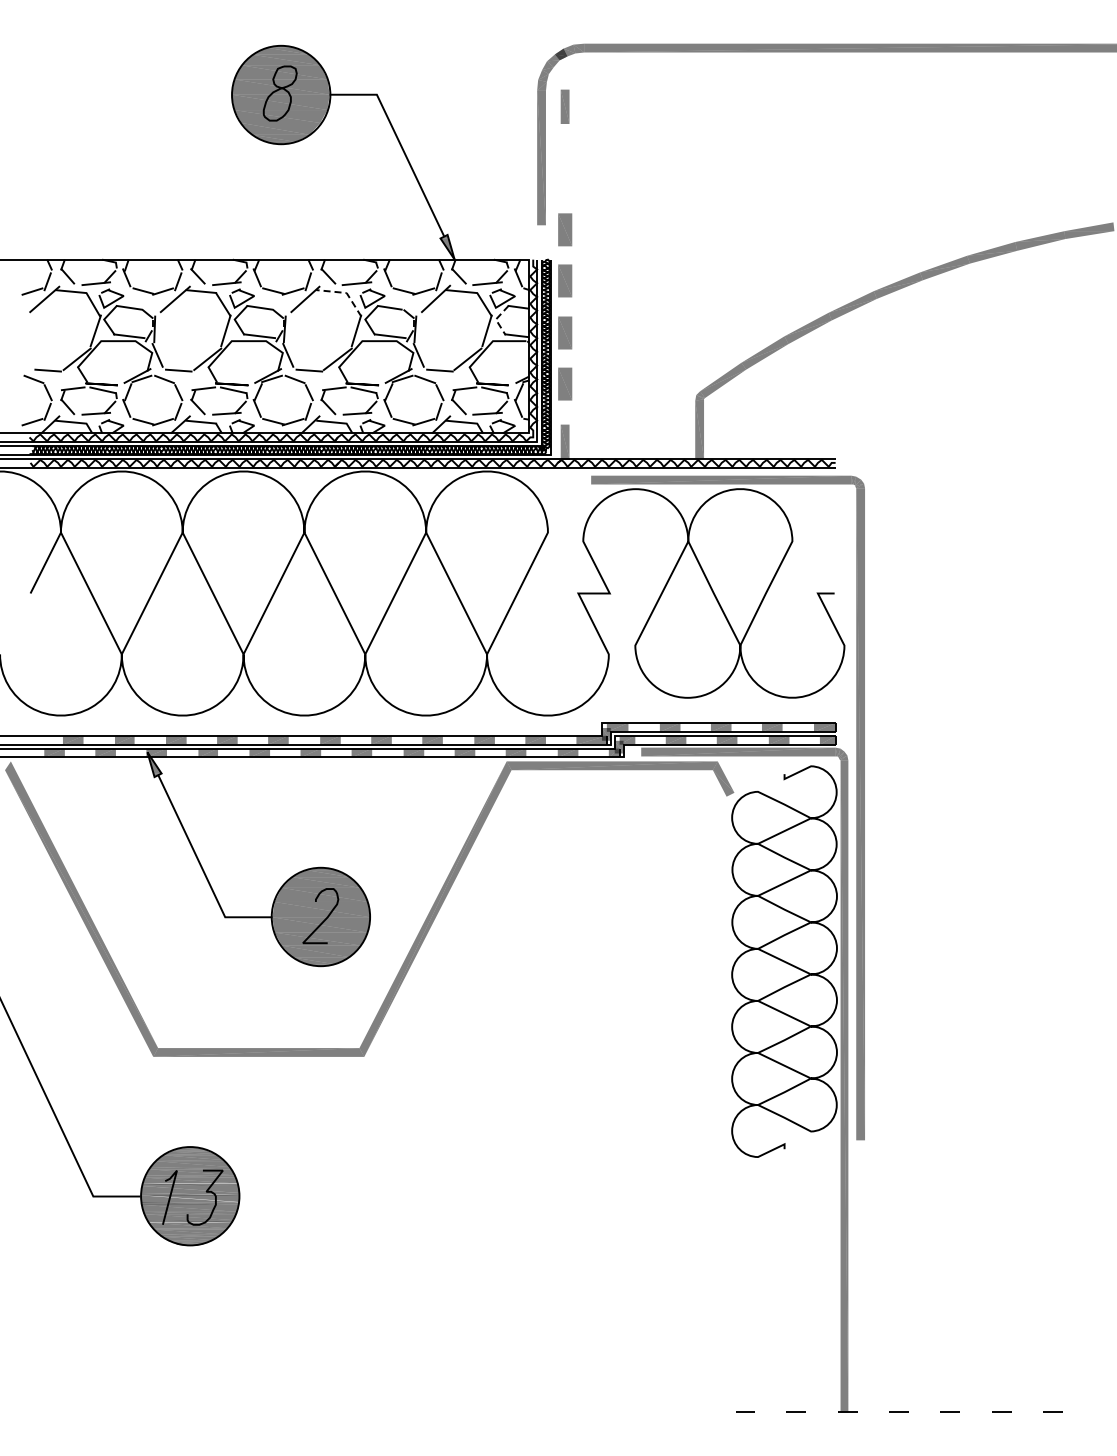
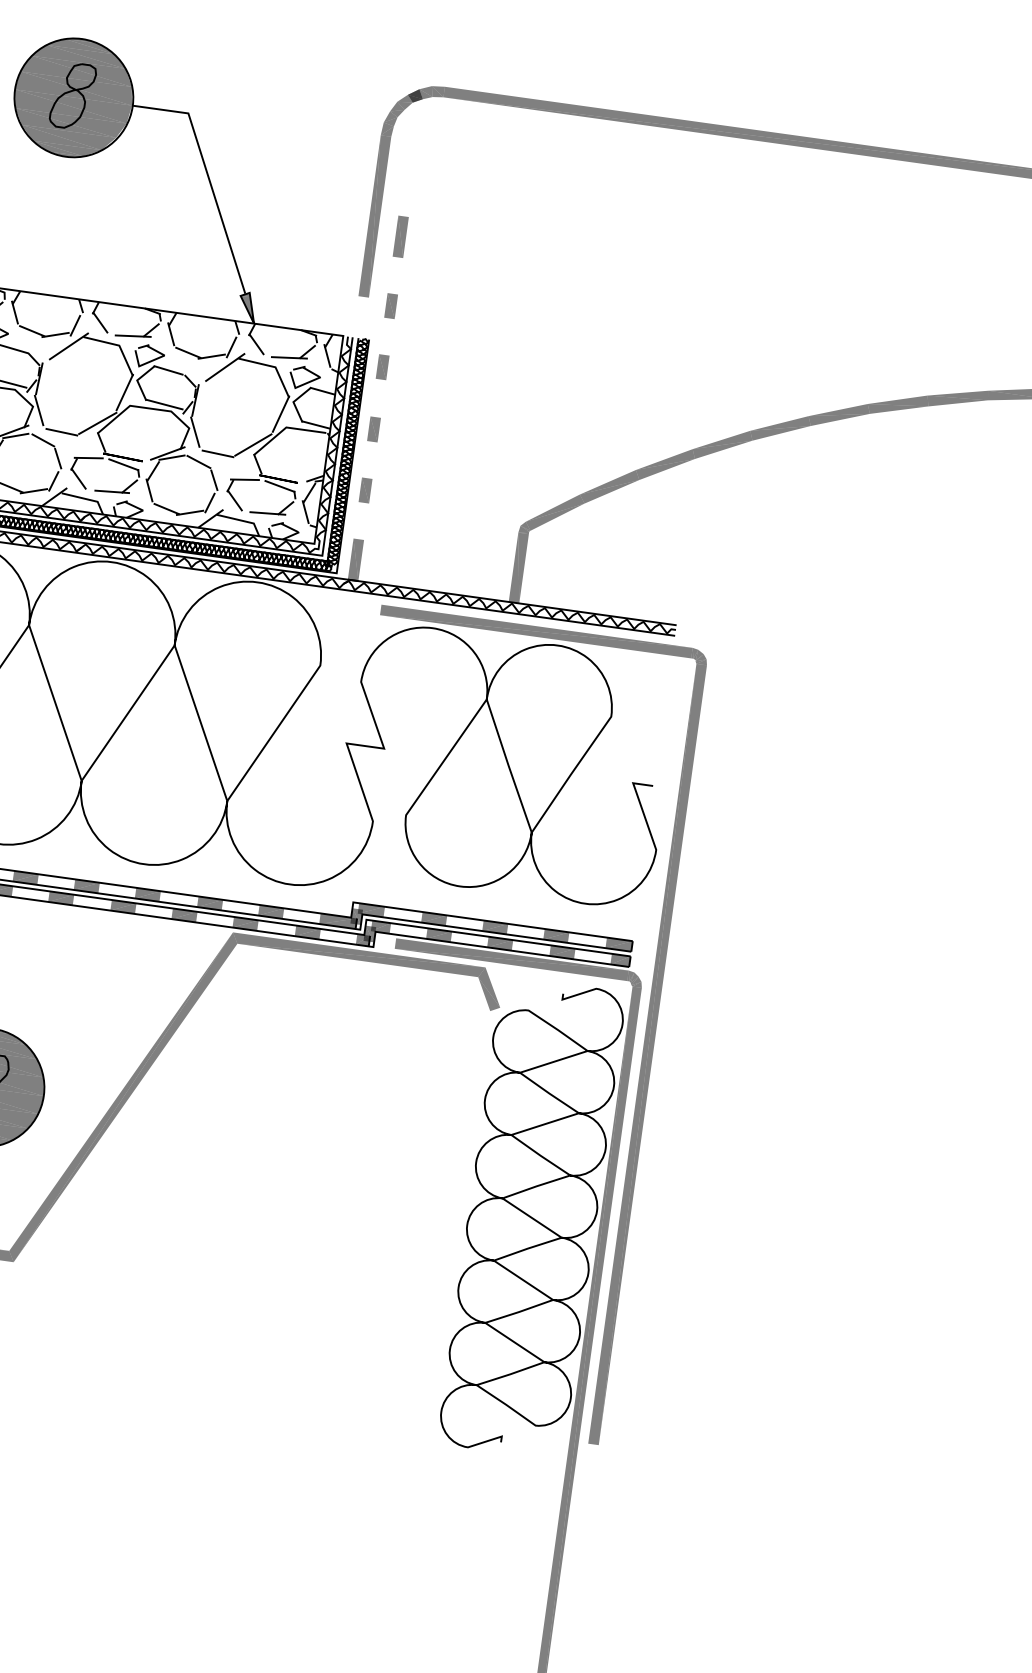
part: (564, 106) -> (400, 236), moved
part: (564, 229) -> (390, 305), size x0.62
part: (564, 280) -> (381, 366), size x0.62
line: (345, 292) -> (118, 344), dashed -> solid
line: (495, 319) -> (292, 401), dashed -> solid
part: (564, 332) -> (373, 428), size x0.62
part: (564, 383) -> (364, 489), size x0.62

